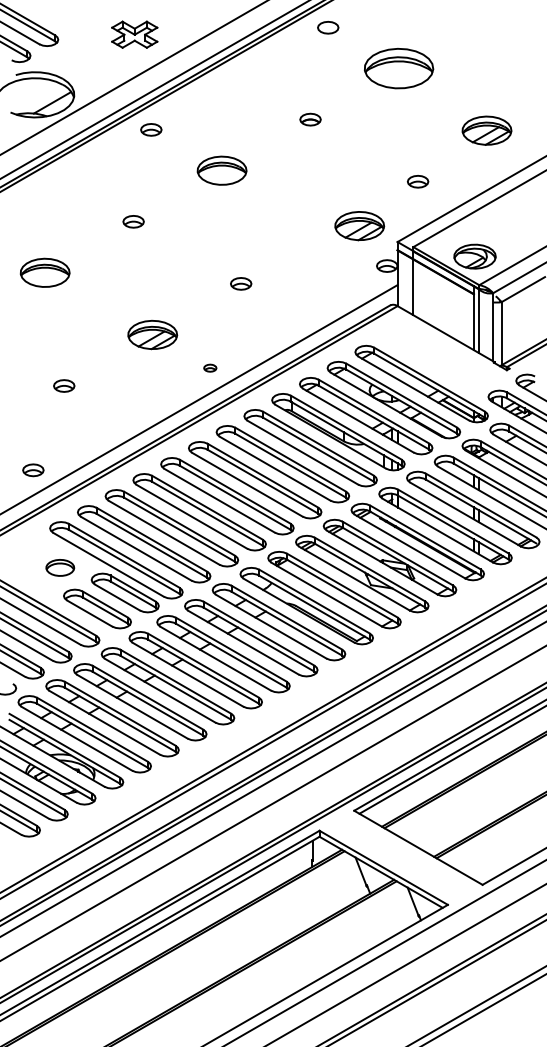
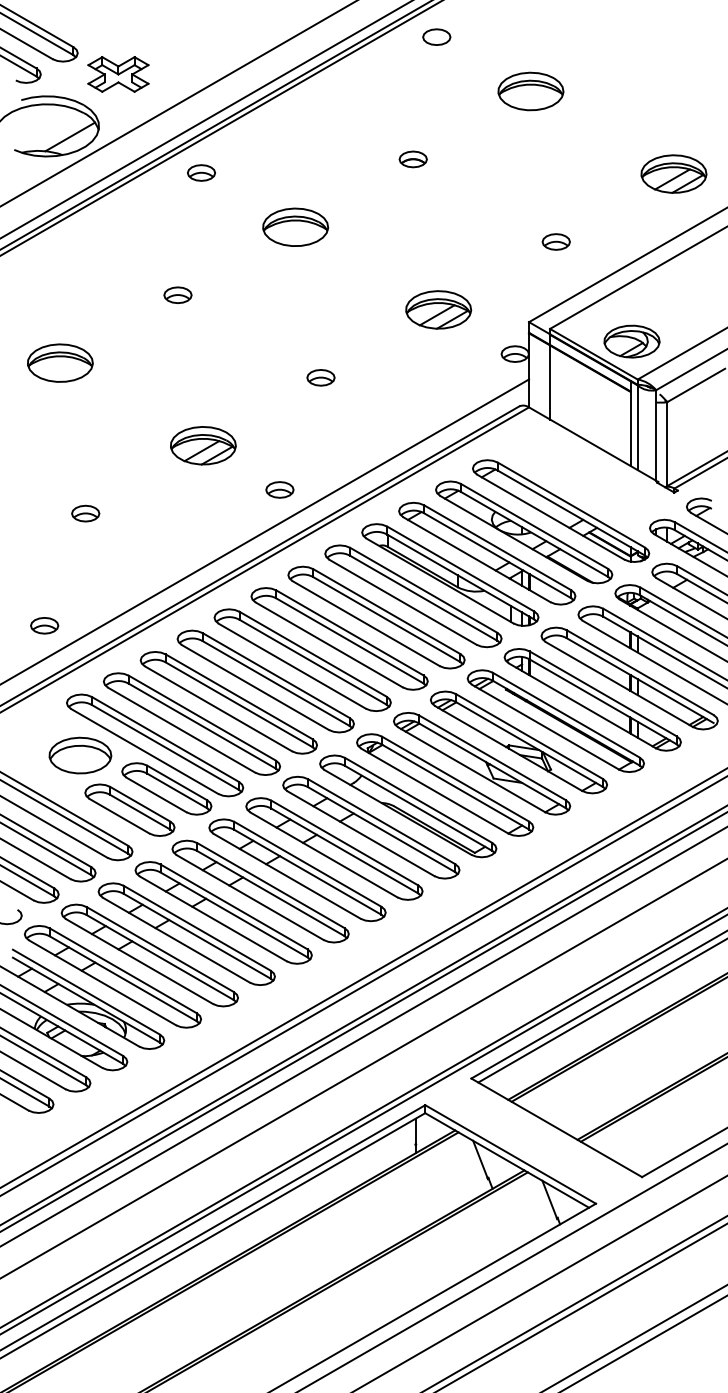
part: (134, 34) -> (118, 74), moved
part: (398, 68) -> (530, 91), size x0.71
part: (486, 130) -> (673, 173), moved
part: (359, 225) -> (438, 309), moved
part: (209, 367) -> (279, 489), size x1.67
part: (60, 567) -> (80, 755), size x1.67

